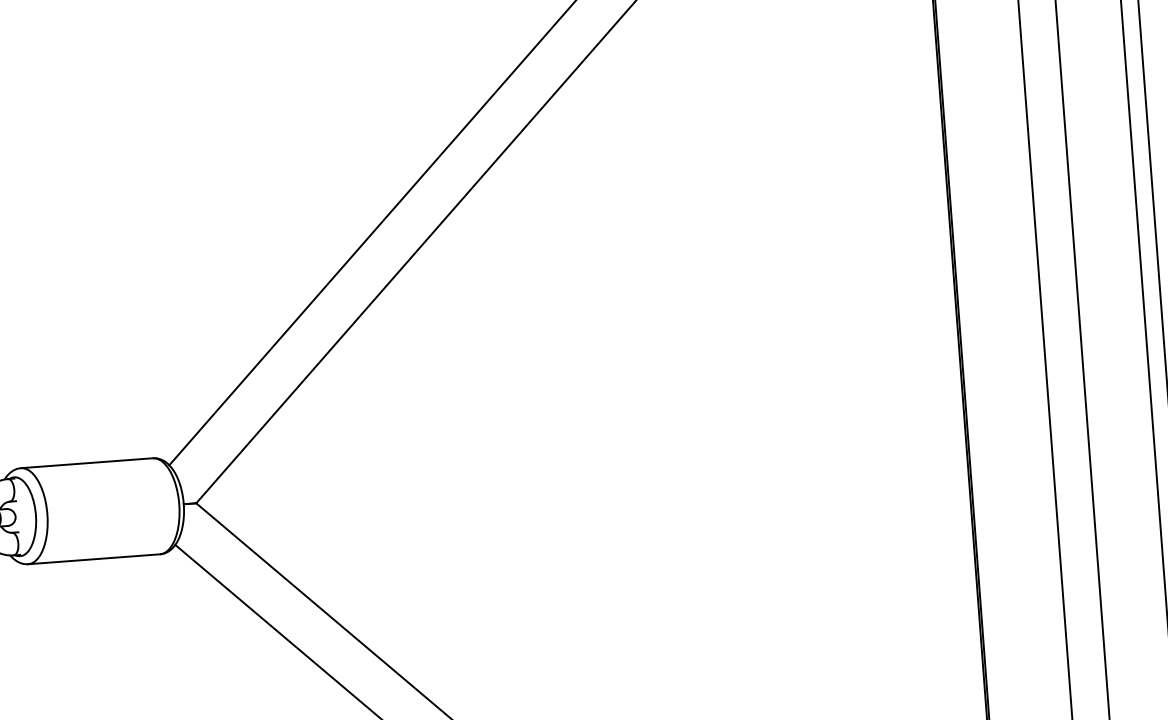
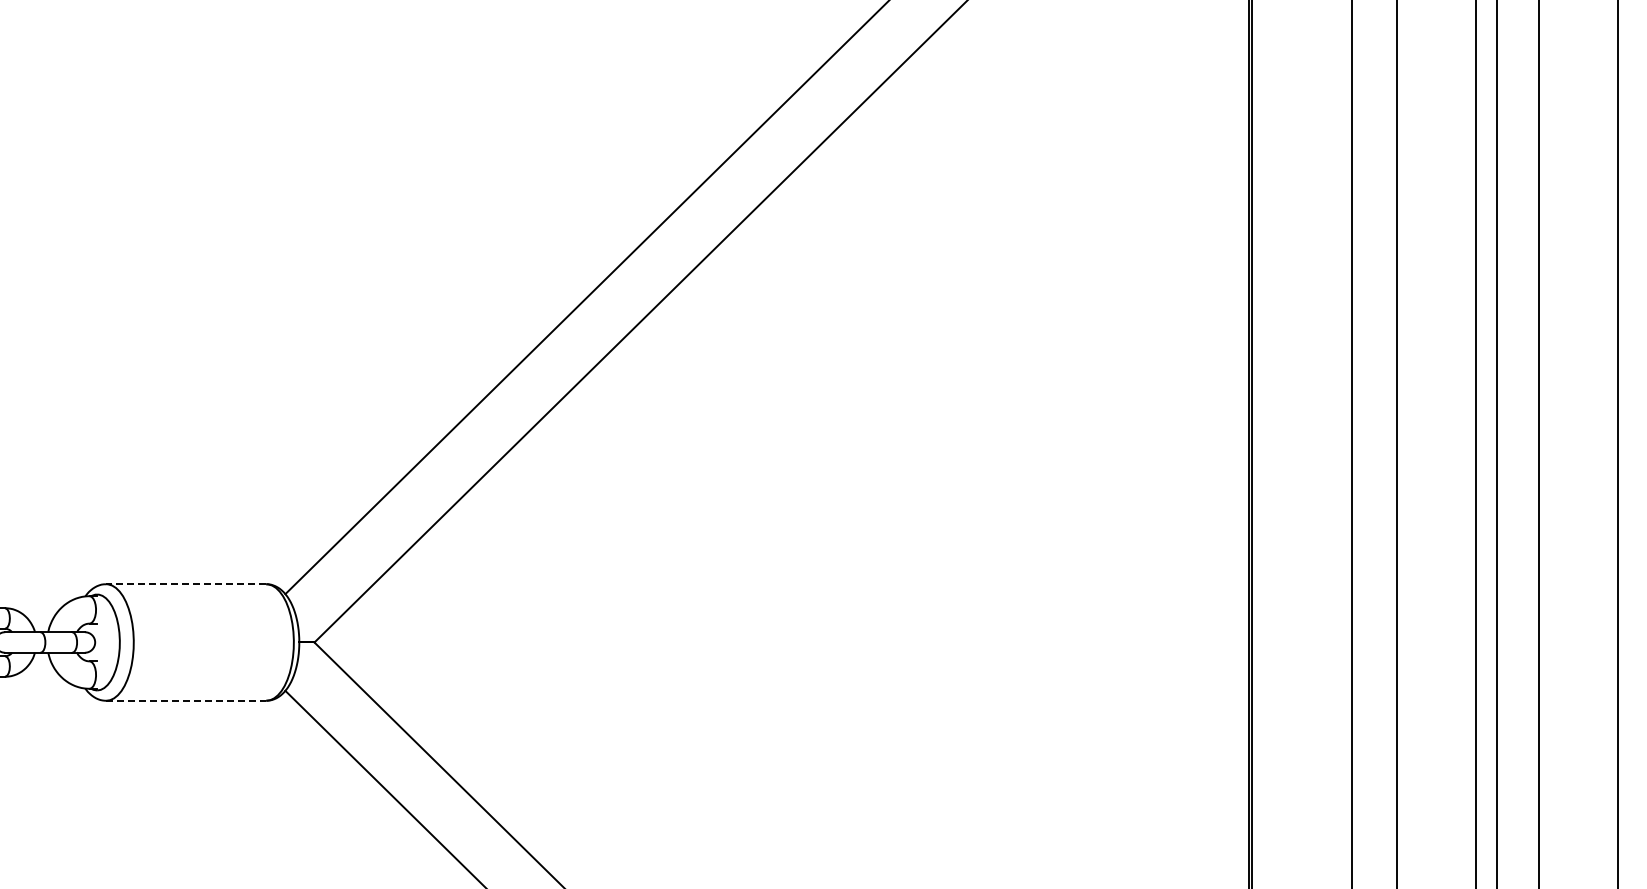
line: (86, 463) -> (185, 584), solid -> dashed
line: (94, 559) -> (186, 700), solid -> dashed

